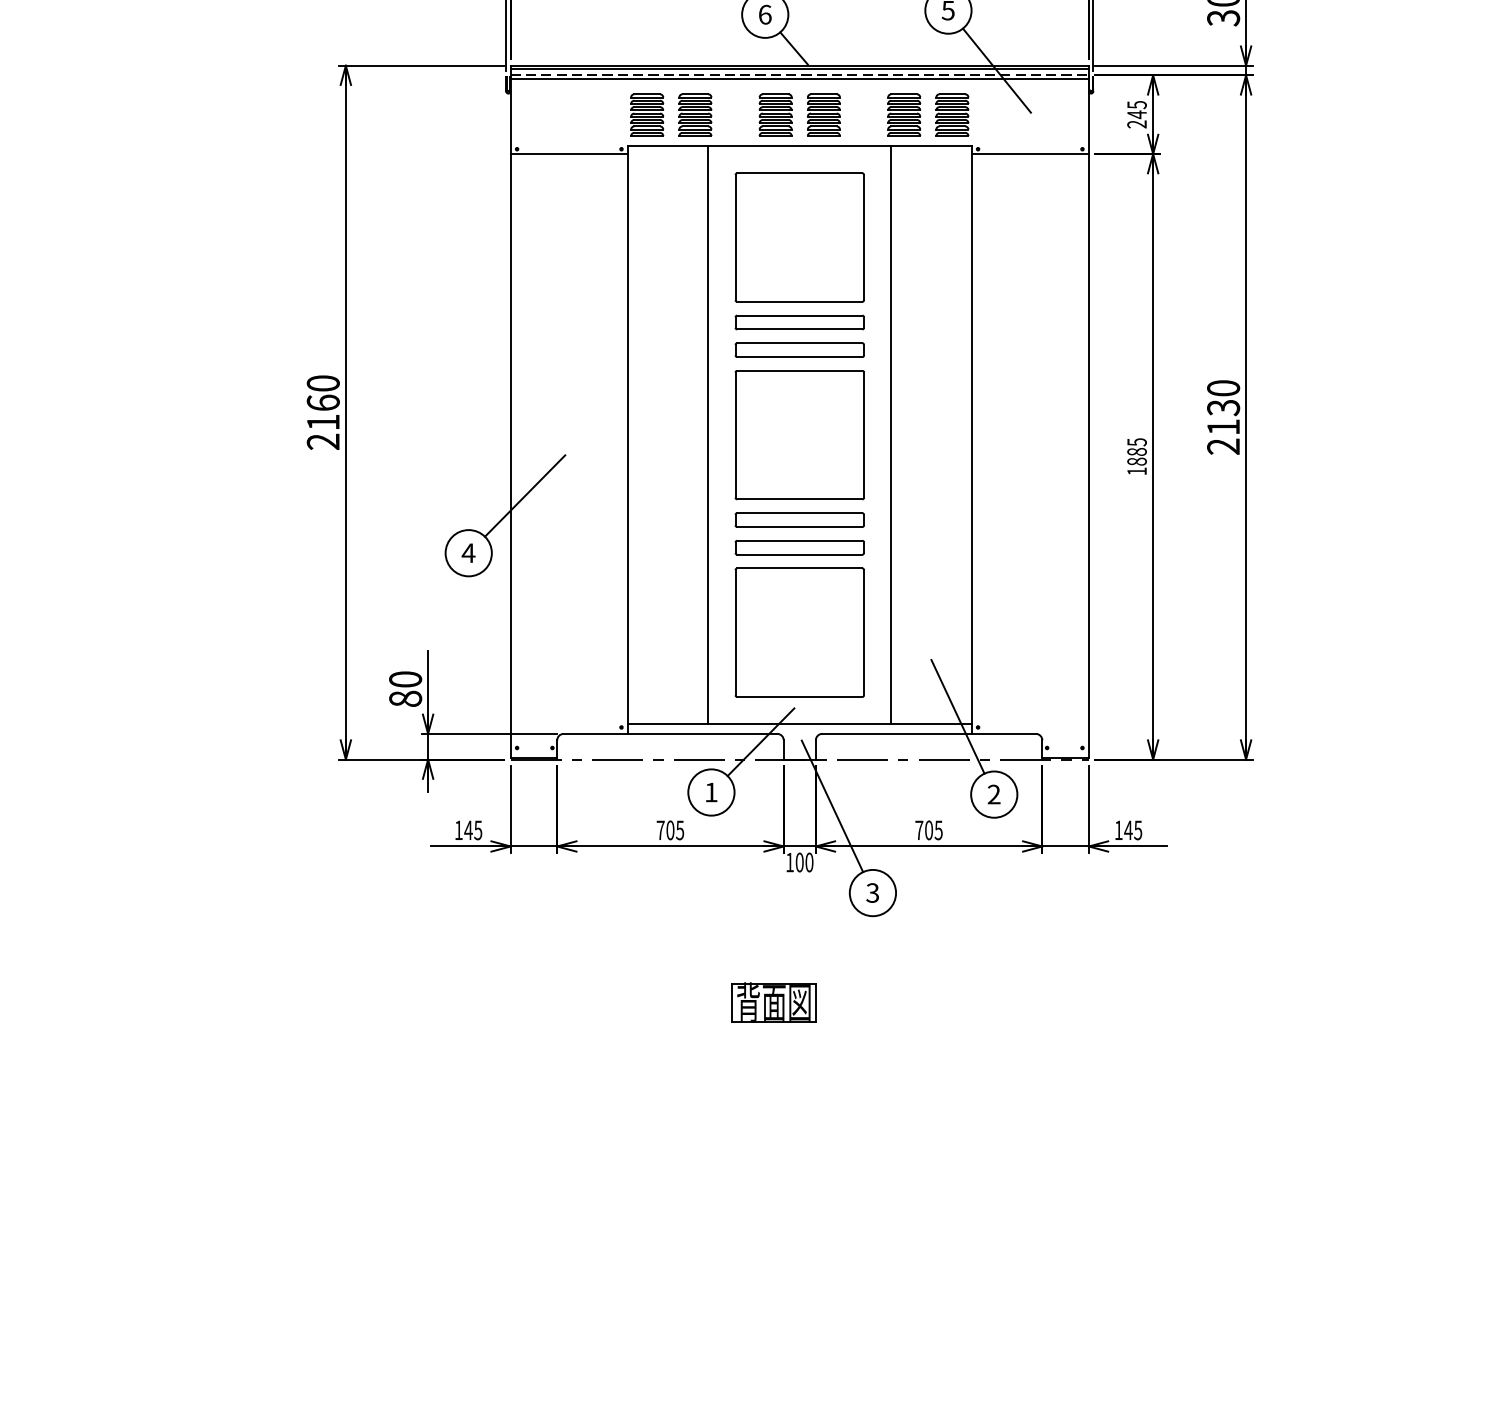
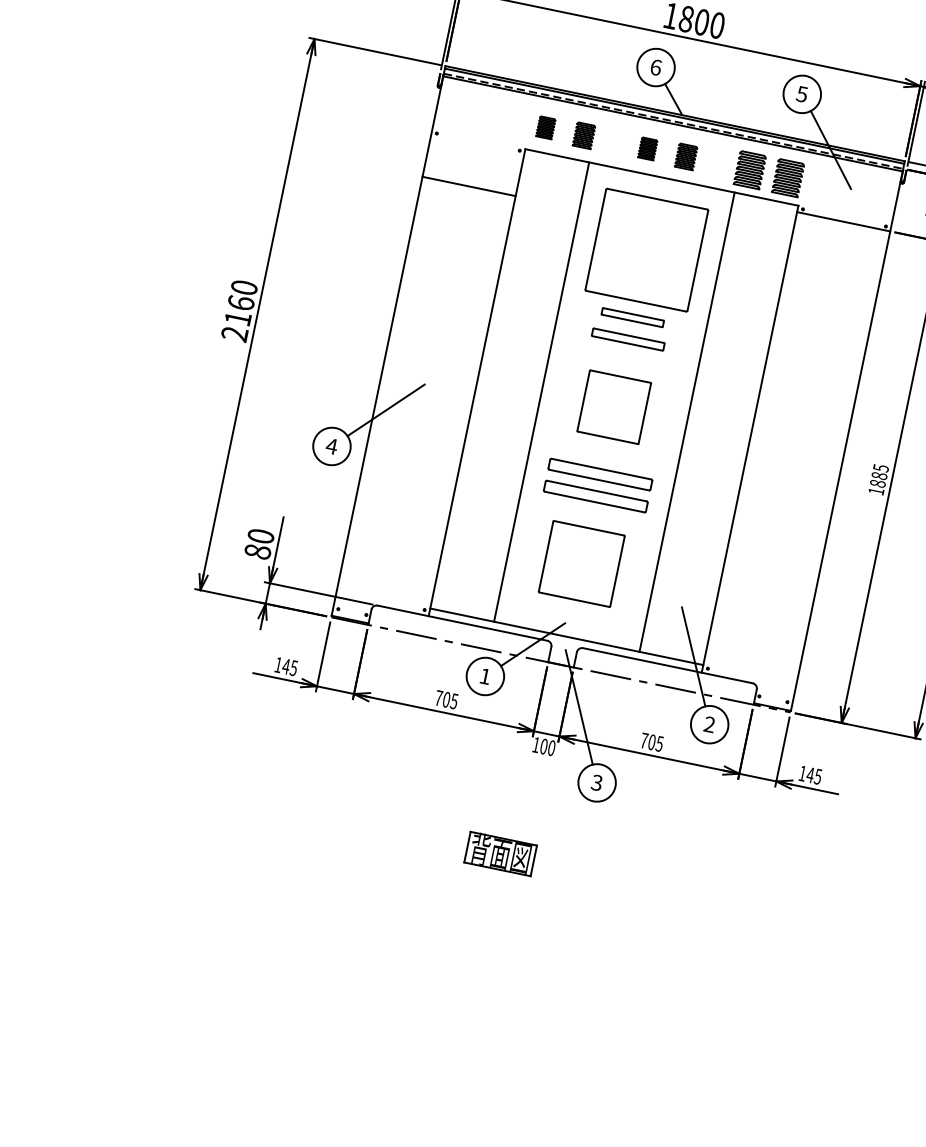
part: (647, 114) -> (546, 127), size x0.6
part: (695, 114) -> (584, 135), size x0.7
part: (775, 114) -> (647, 148), size x0.6
part: (823, 114) -> (685, 156), size x0.7
line: (568, 154) -> (468, 186), moved
part: (799, 322) -> (632, 317), size x0.6
part: (799, 349) -> (628, 339), size x0.7
part: (799, 435) -> (614, 407), size x0.6
part: (799, 632) -> (581, 563), size x0.7

